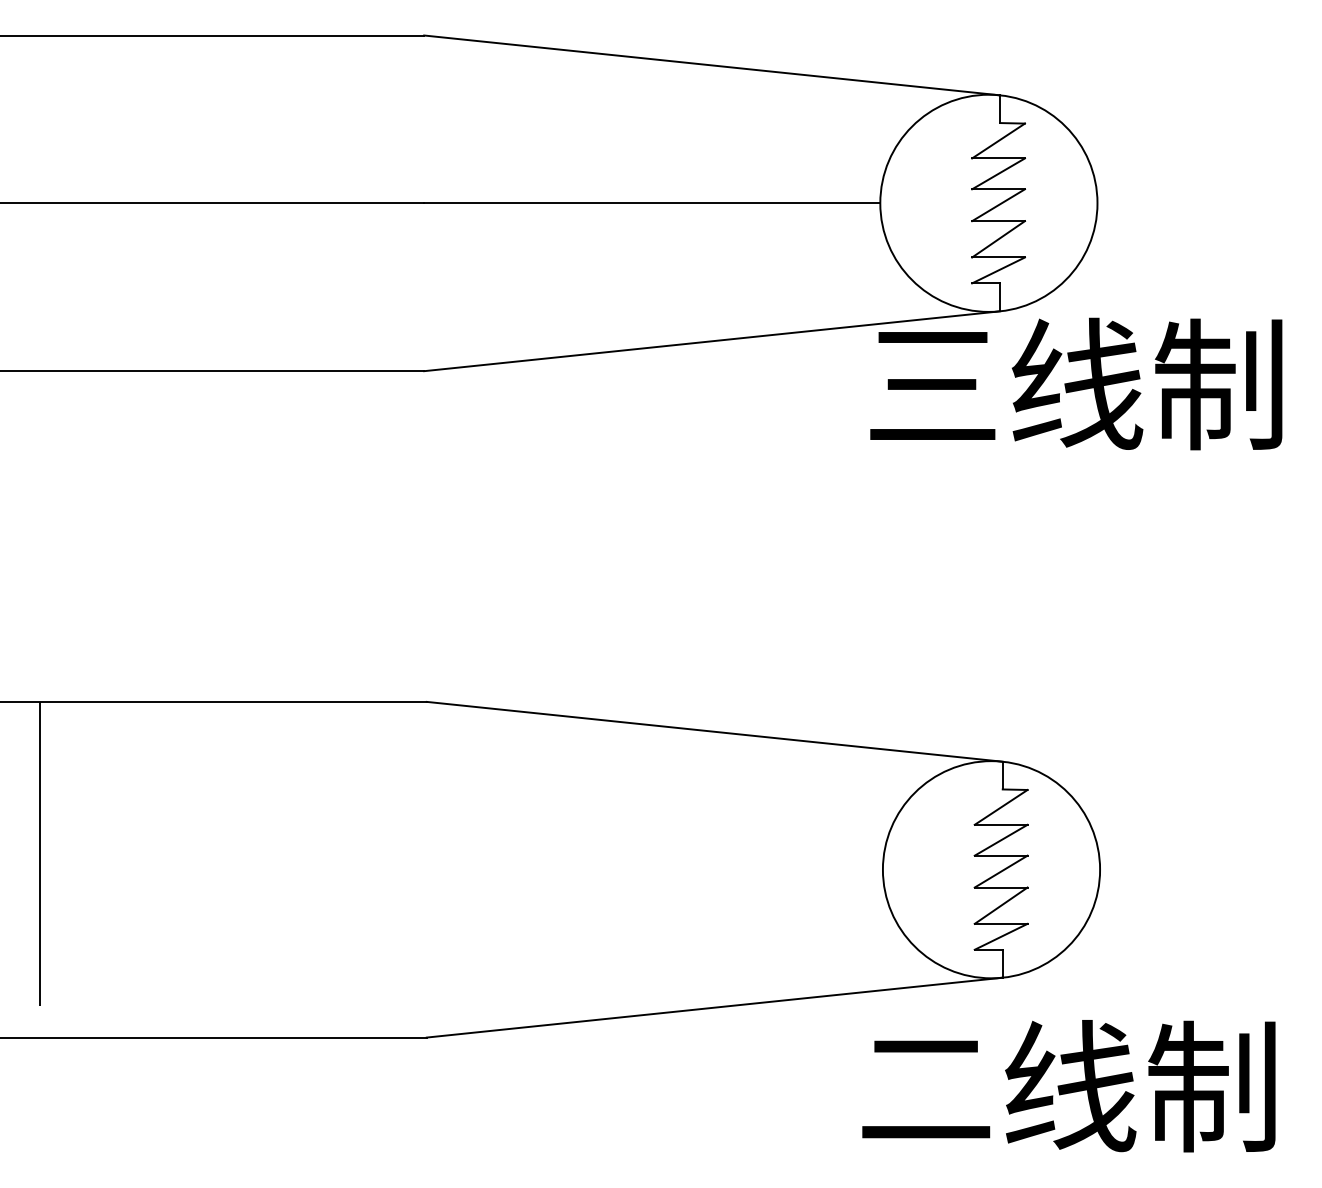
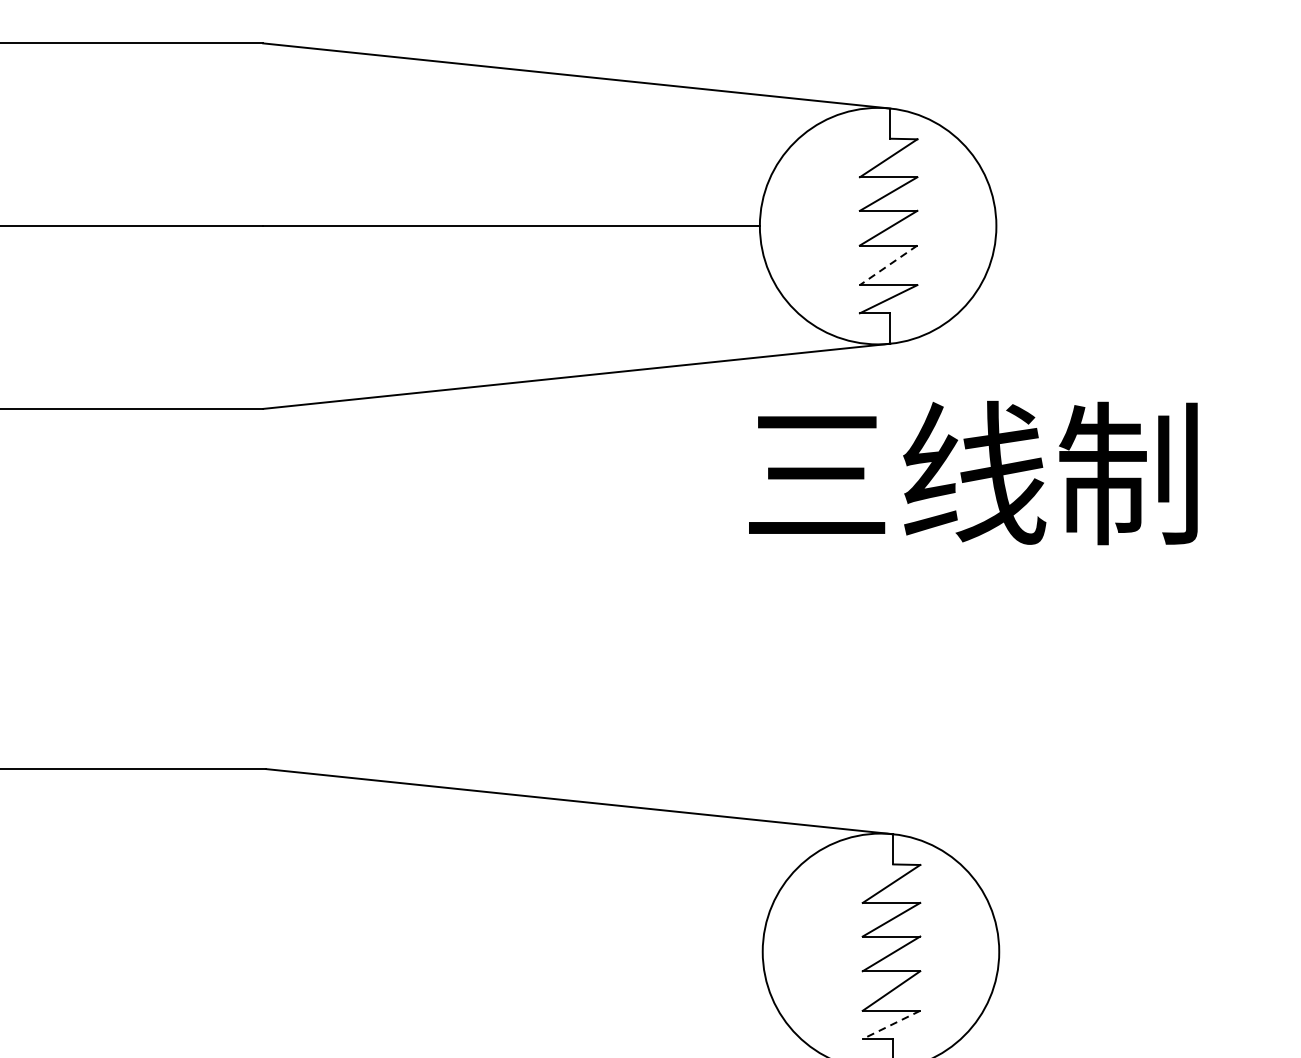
line: (998, 239) -> (888, 265), solid -> dashed
text: (1076, 383) -> (973, 472), moved
line: (1000, 937) -> (890, 1025), solid -> dashed

